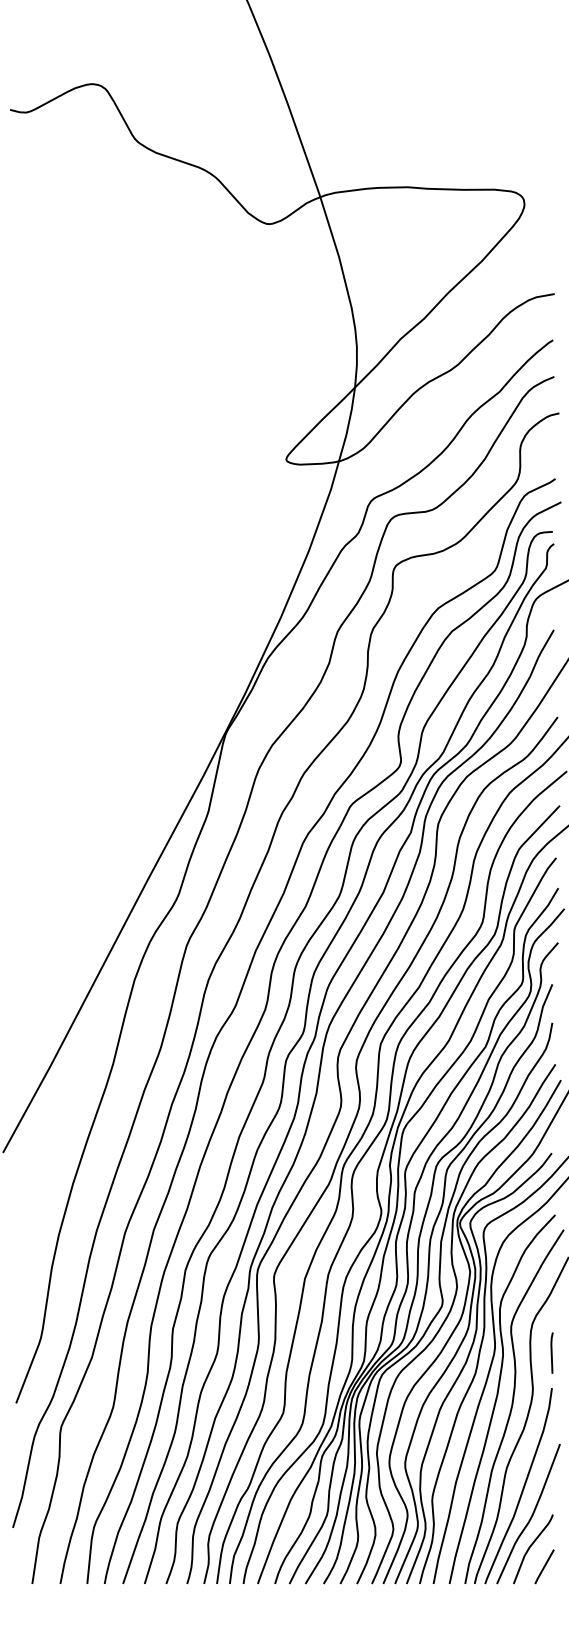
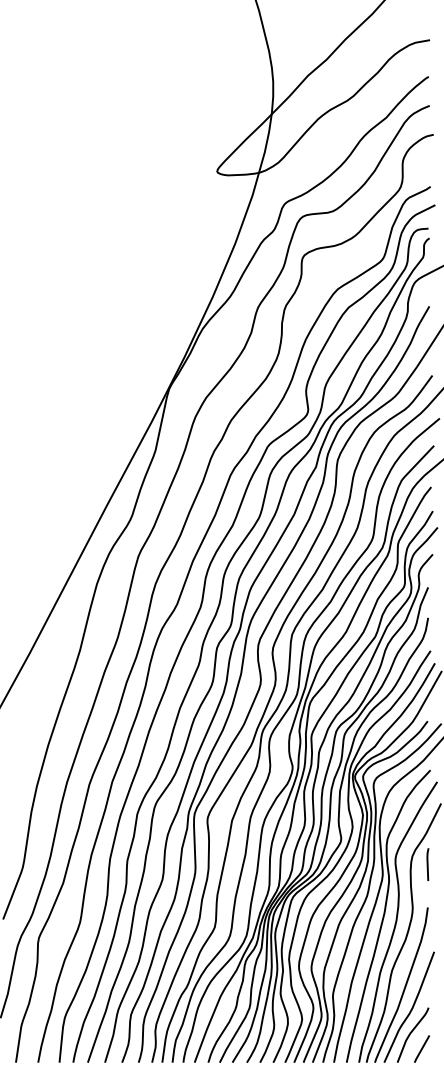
line: (551, 1352) -> (427, 864), moved

